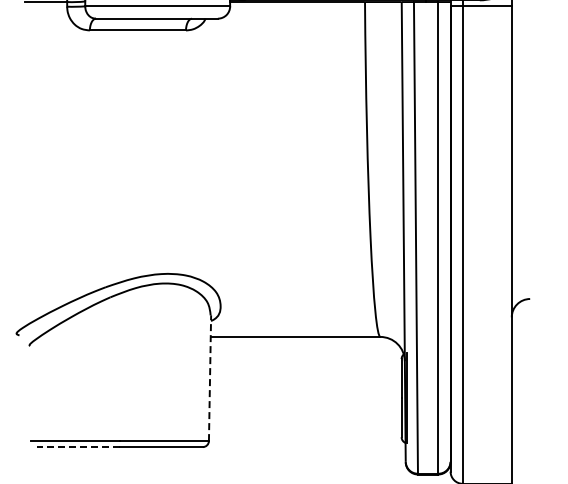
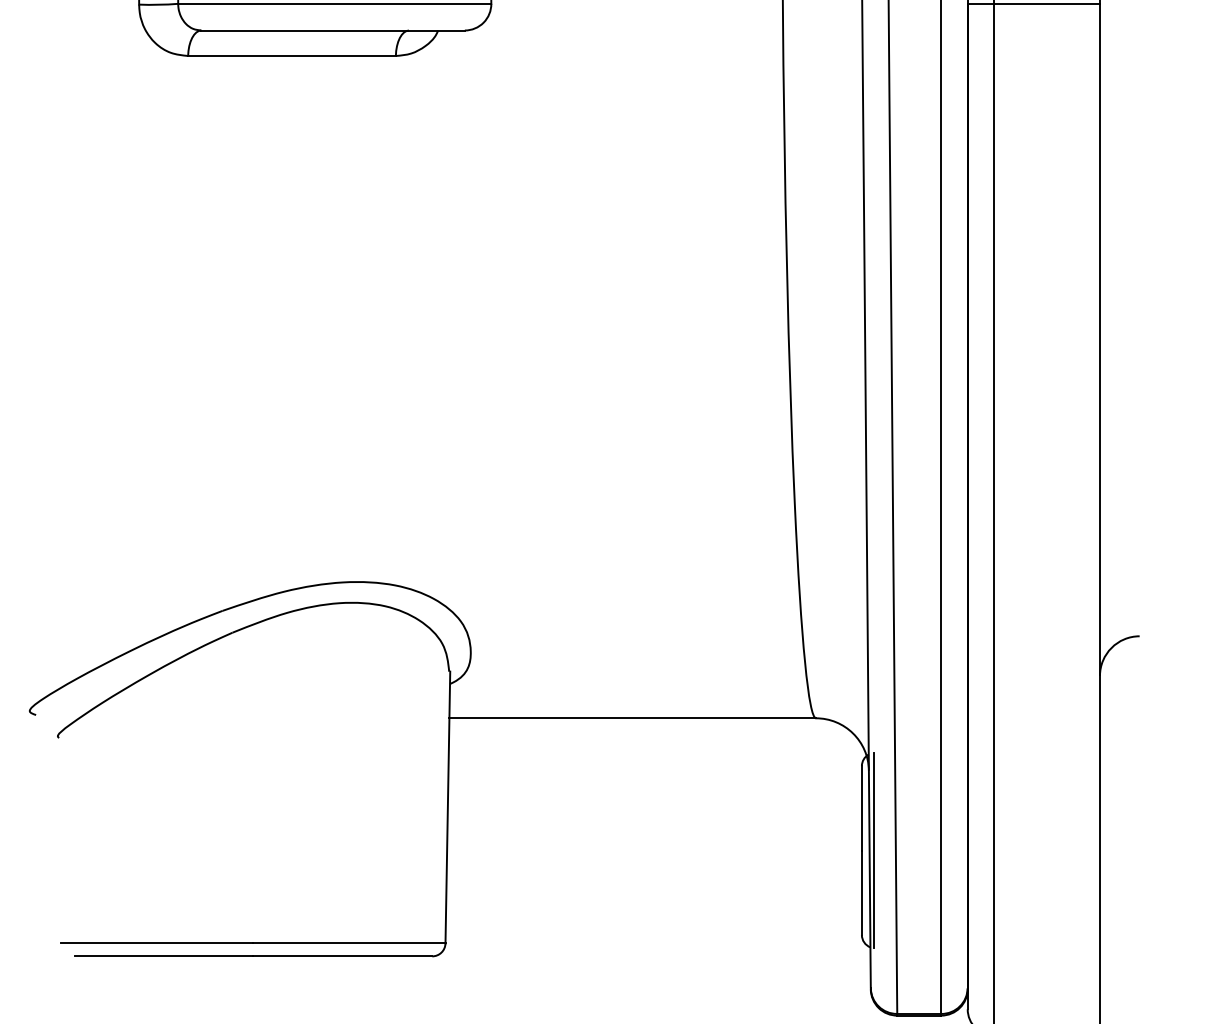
line: (210, 378) -> (448, 808), dashed -> solid
line: (78, 447) -> (163, 957), dashed -> solid

